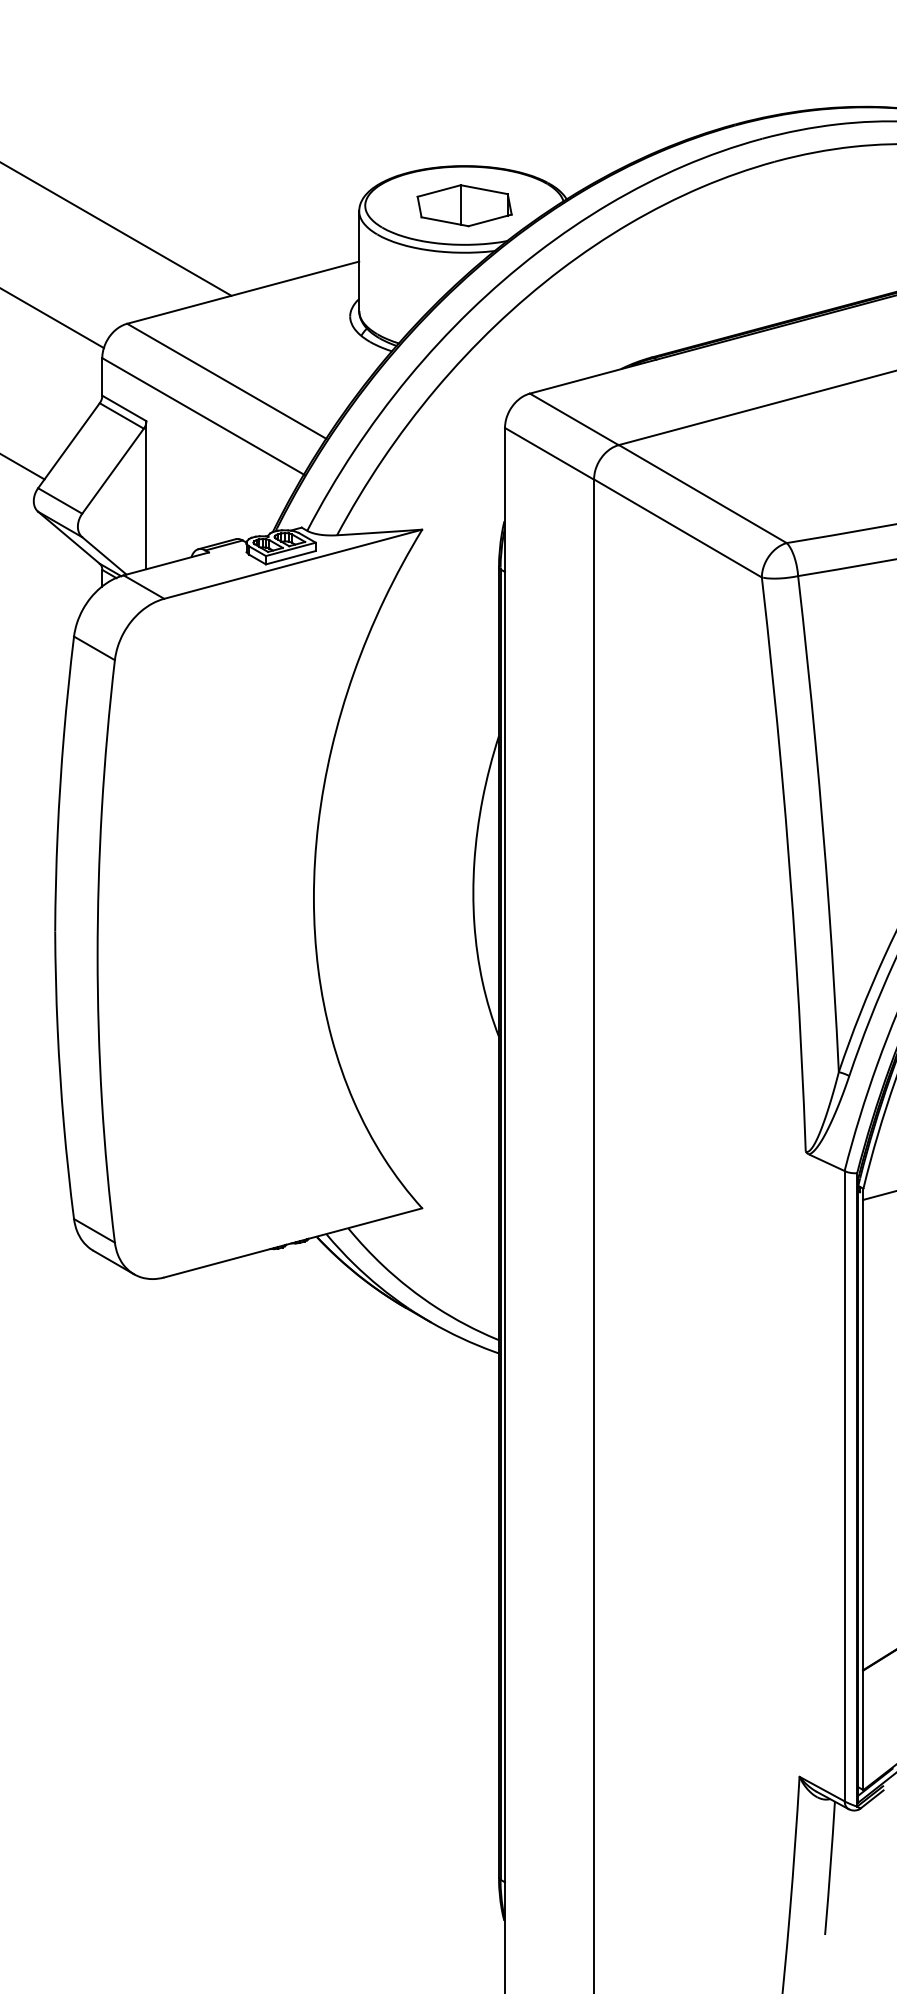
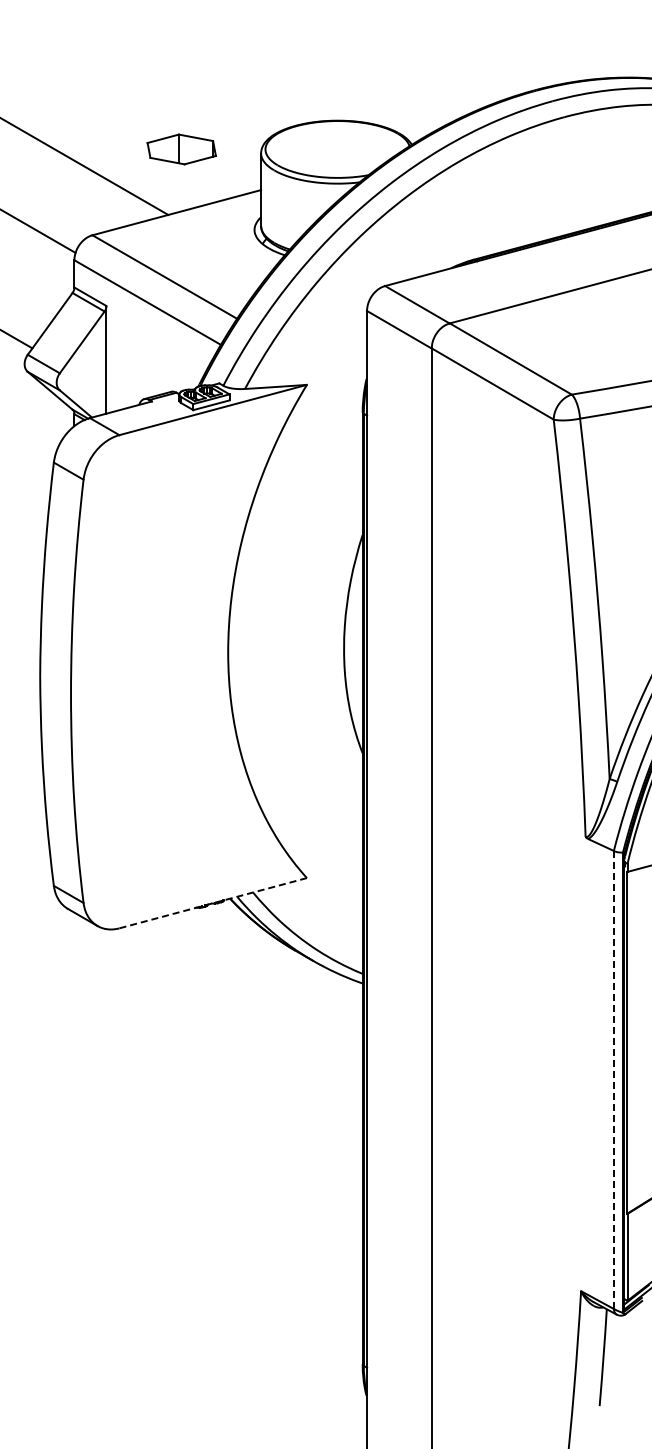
part: (464, 205) -> (181, 149), moved
line: (292, 1243) -> (212, 903), solid -> dashed
line: (844, 1485) -> (613, 1079), solid -> dashed

